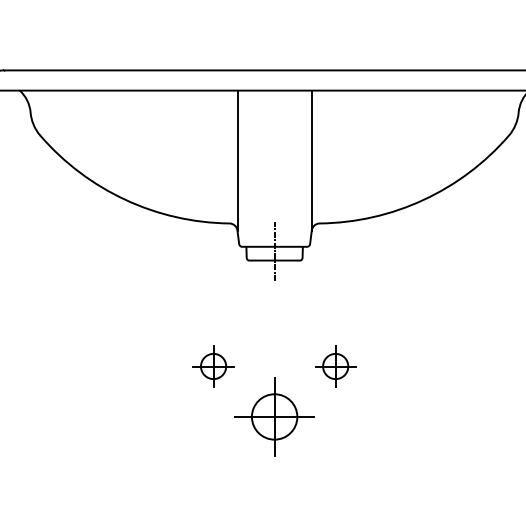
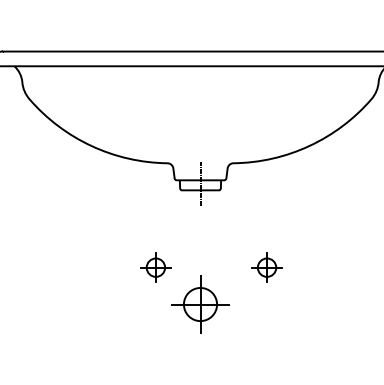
line: (237, 160) -> (173, 117), removed
line: (311, 160) -> (227, 117), removed
part: (334, 366) -> (266, 267), moved

